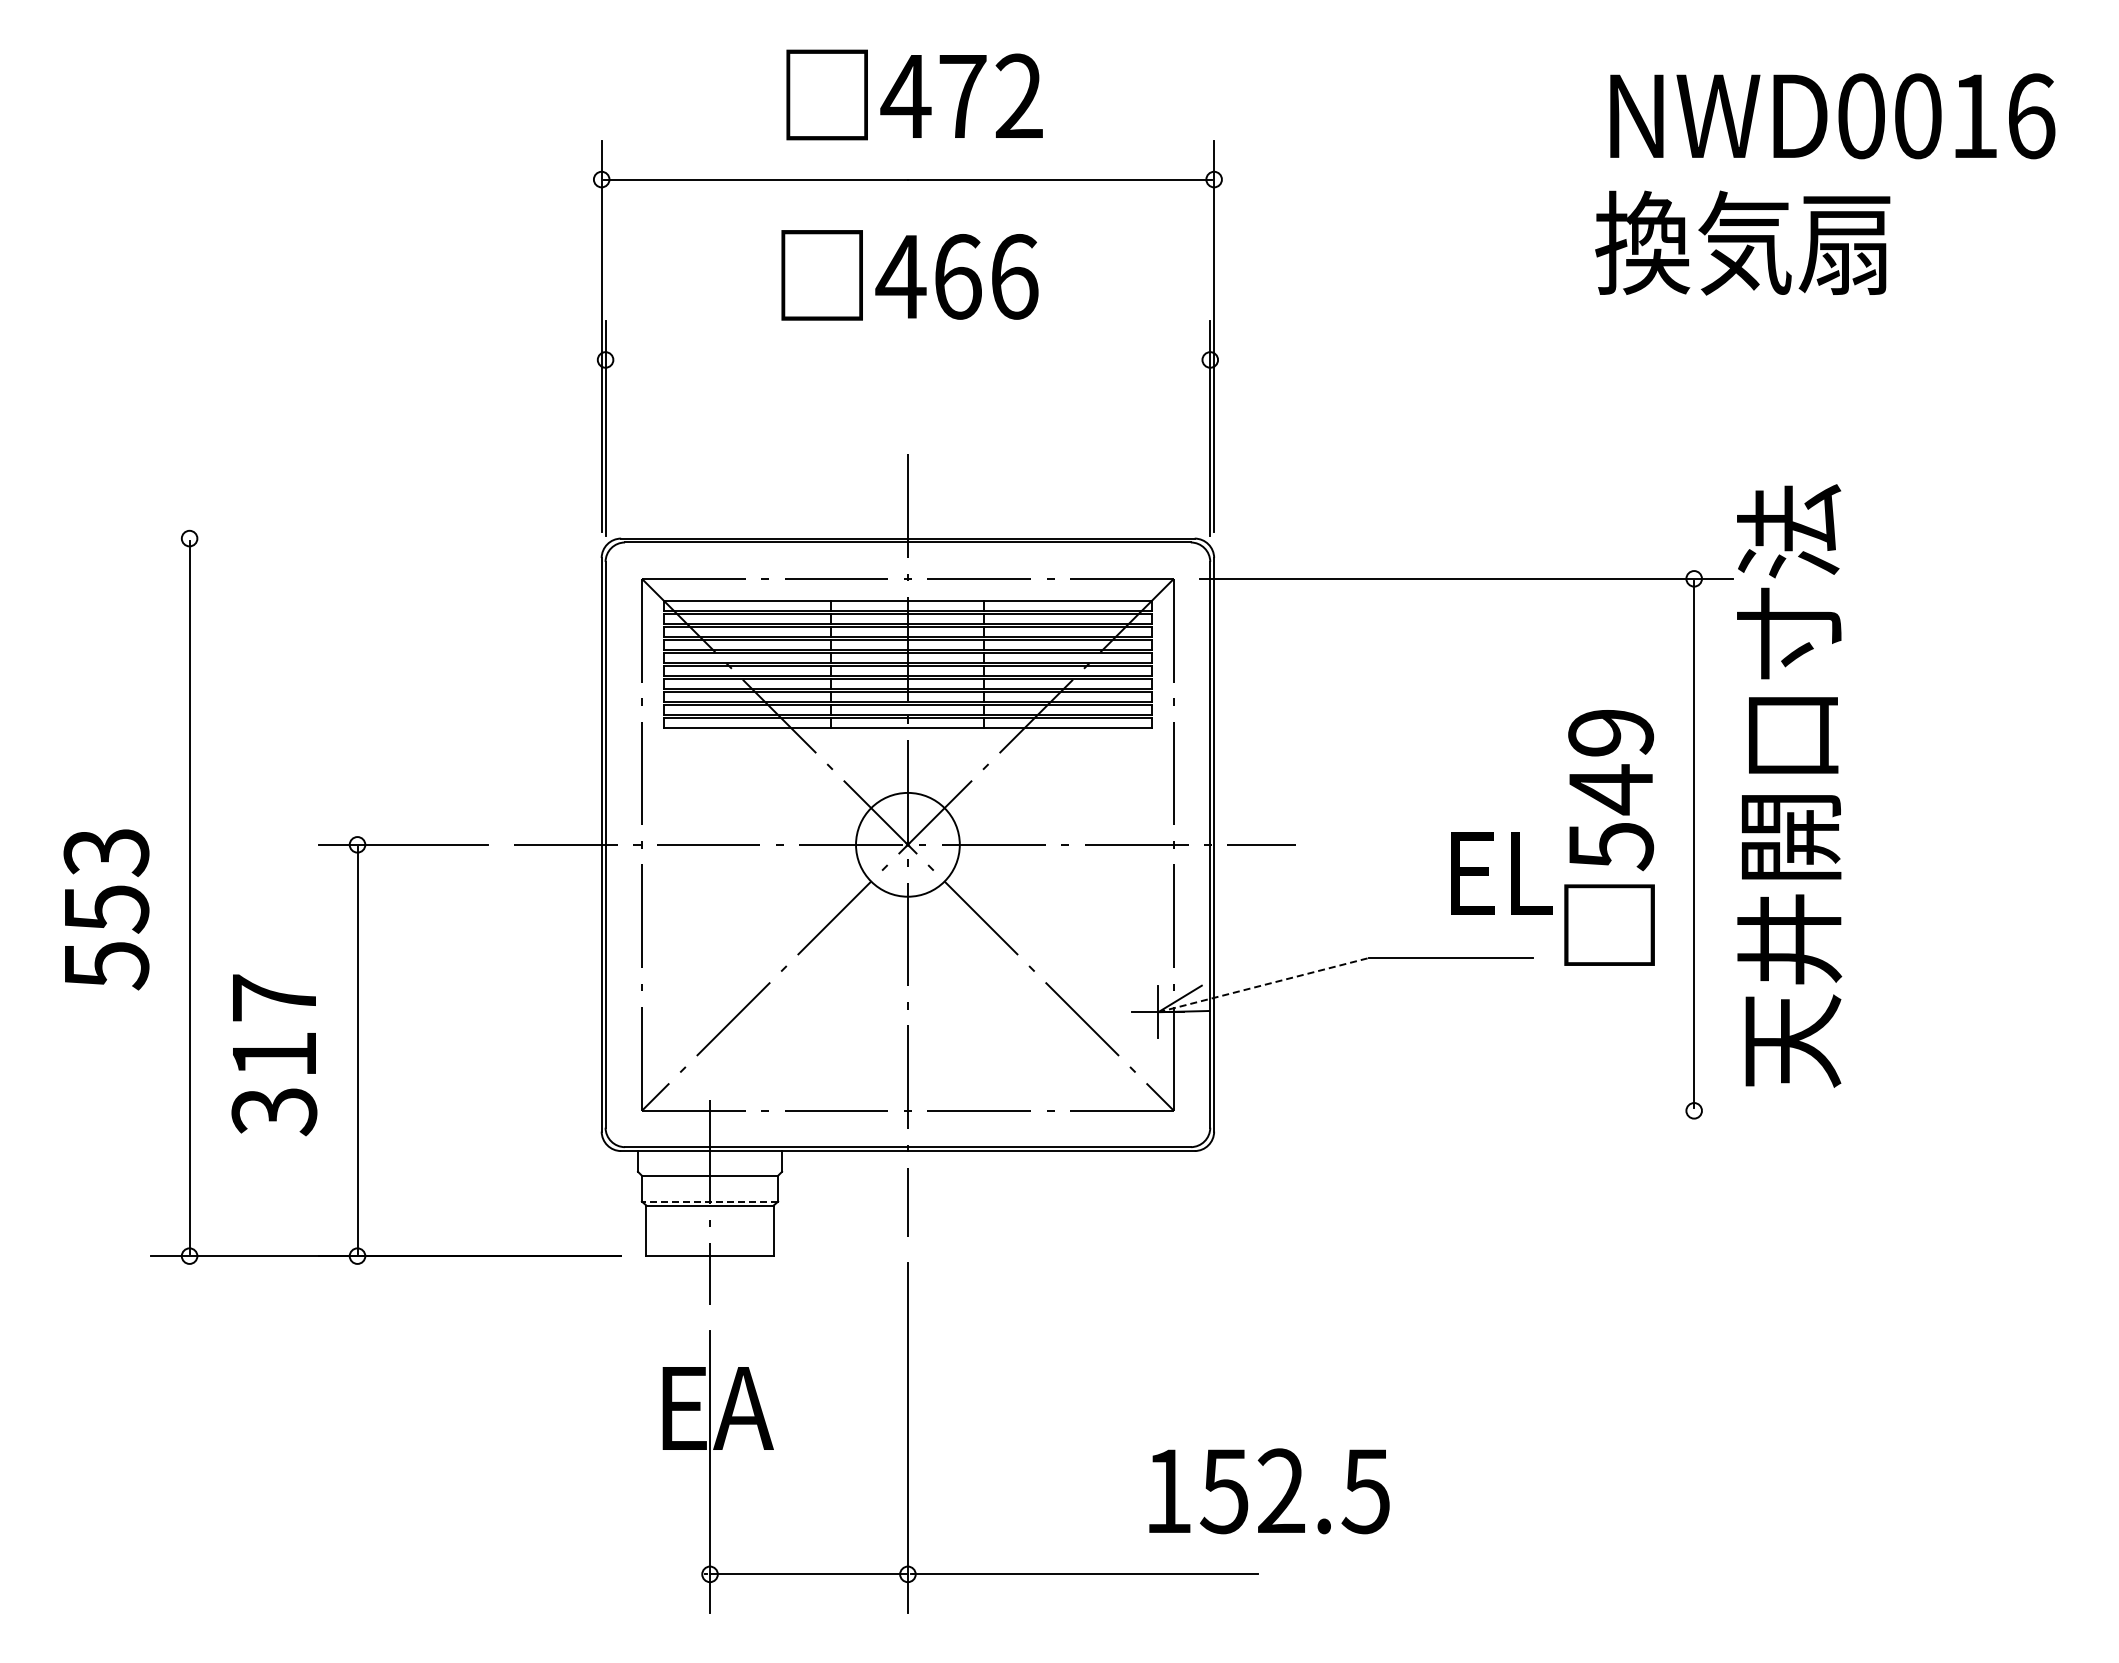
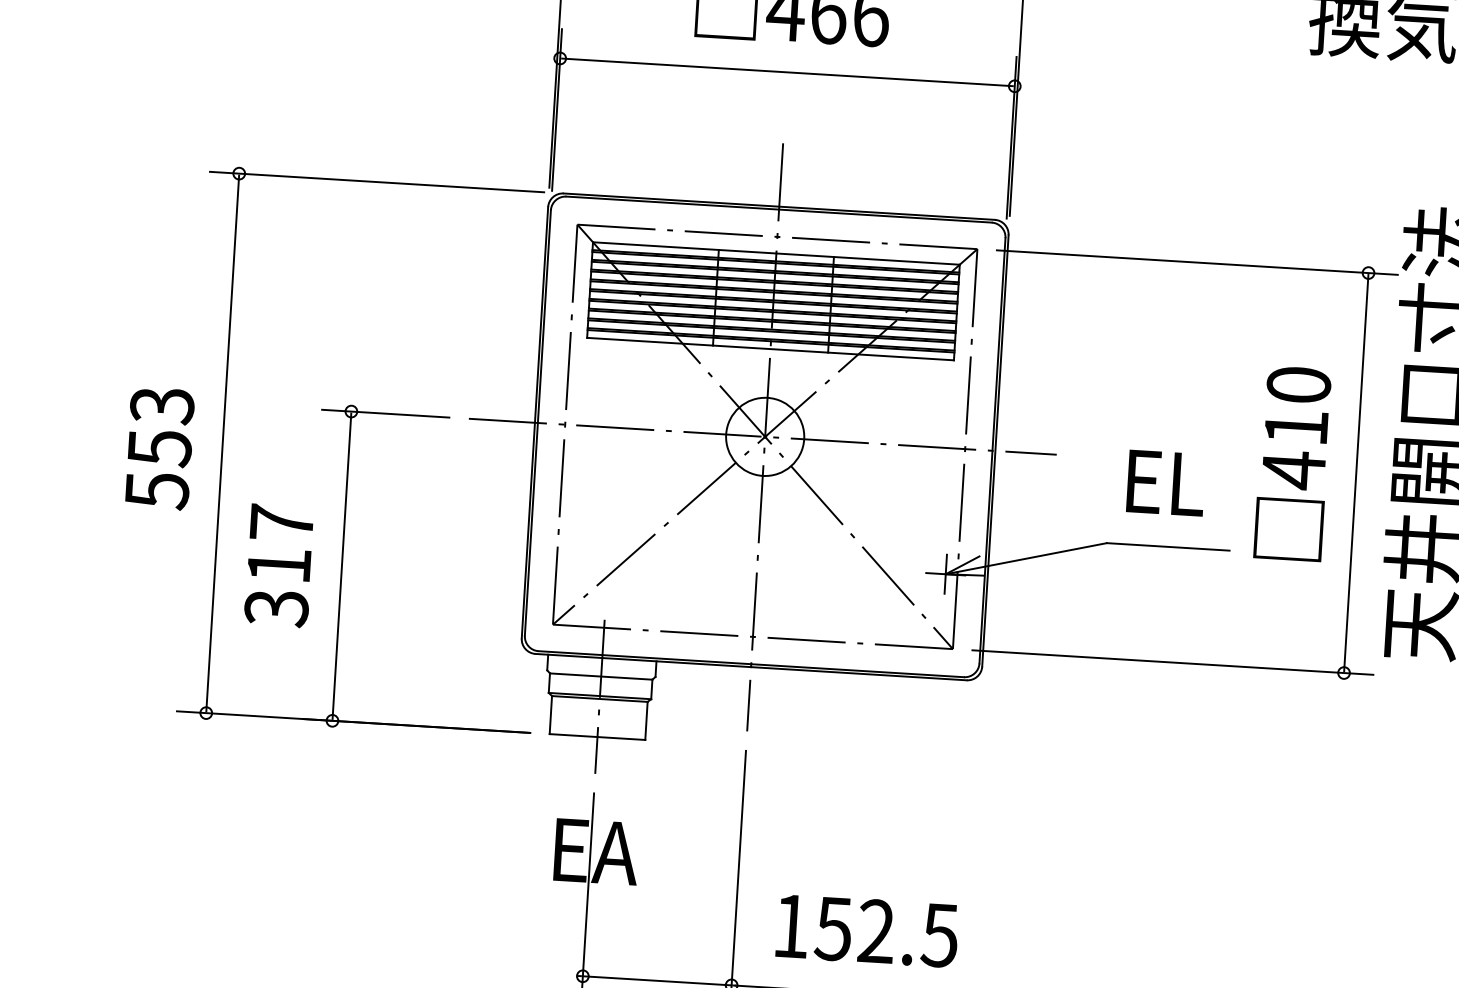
line: (907, 359) -> (787, 72), added
line: (372, 538) -> (376, 181), added
text: (1611, 790) -> (1296, 428), 549 -> 410
text: (1501, 873) -> (1165, 483), moved
line: (1263, 985) -> (1026, 559), dashed -> solid
line: (1466, 1110) -> (1172, 662), added
line: (709, 1201) -> (599, 695), dashed -> solid
text: (1269, 1491) -> (867, 931), moved

